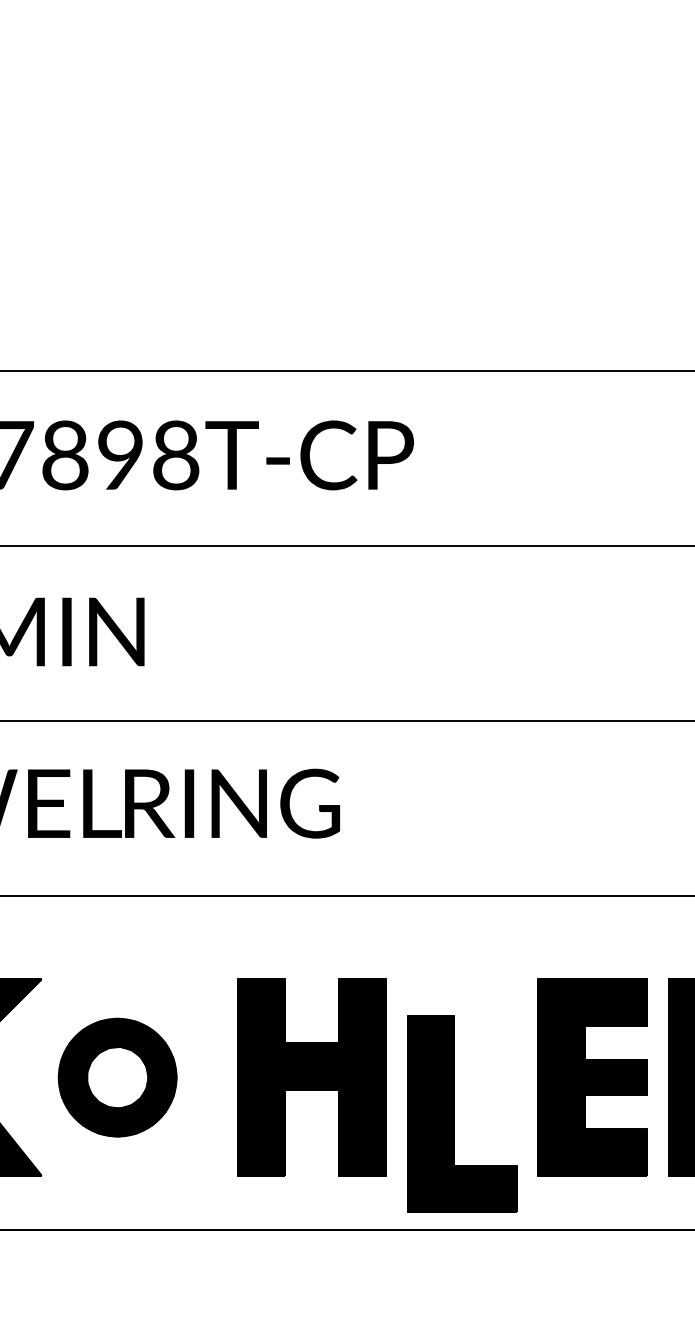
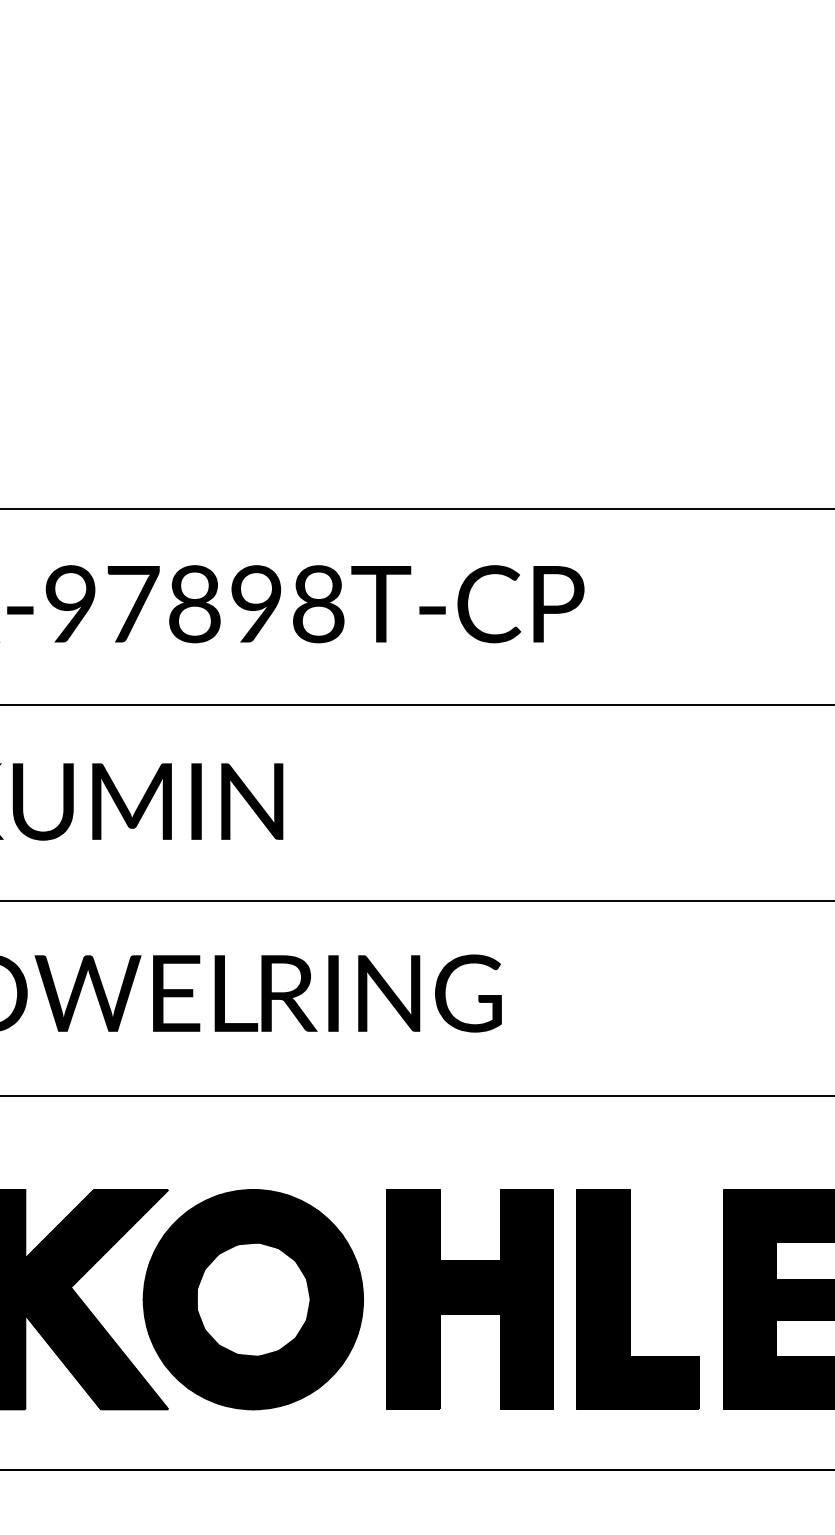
part: (117, 1077) -> (252, 1299), size x1.67
part: (455, 1114) -> (630, 1299), moved

